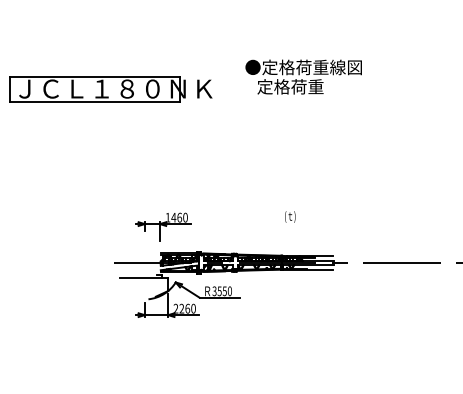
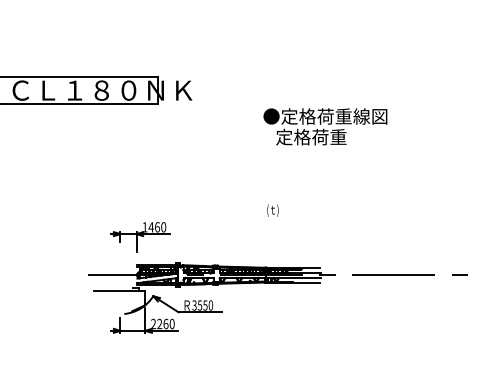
text: (303, 76) -> (325, 126), moved
text: (290, 216) -> (273, 210), moved

